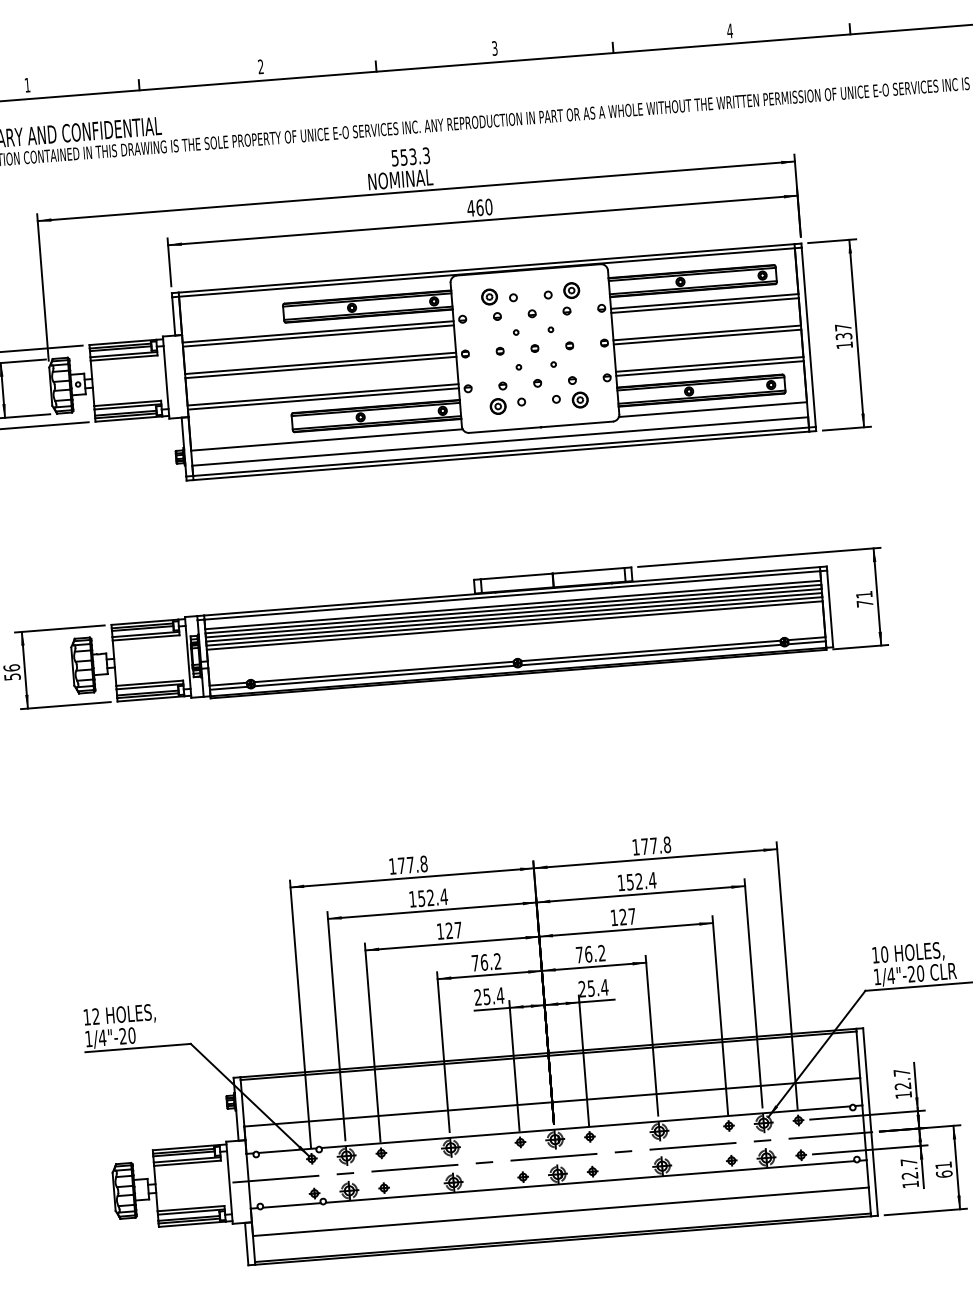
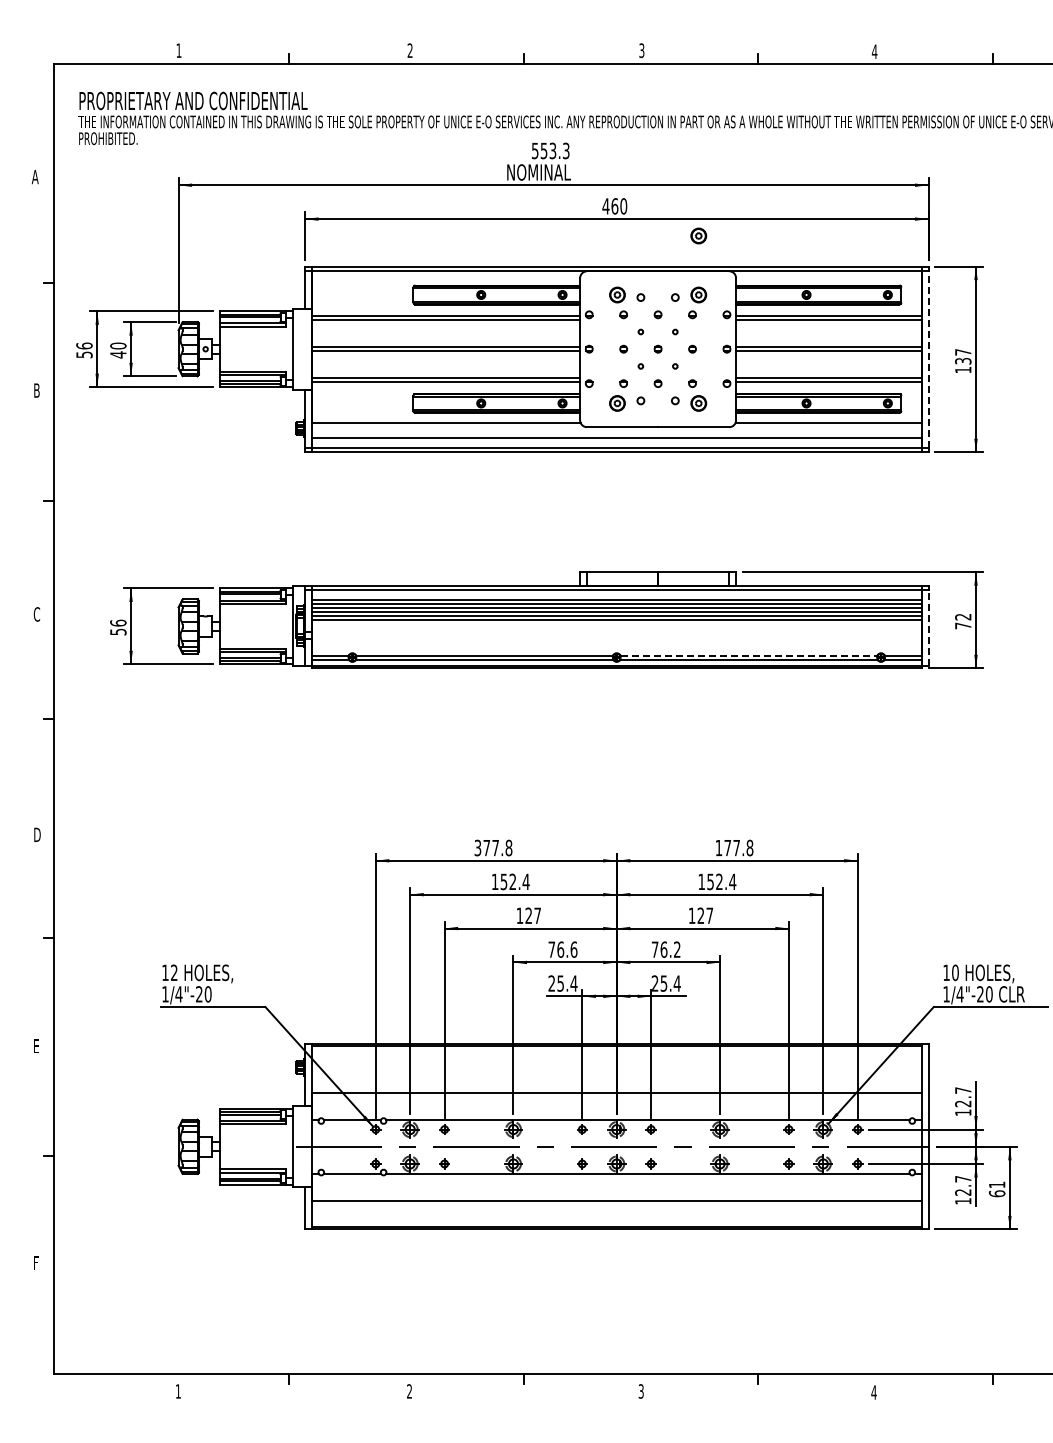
part: (566, 230) -> (698, 235), added
line: (808, 337) -> (928, 359), solid -> dashed
text: (864, 595) -> (963, 617), 71 -> 72
line: (830, 609) -> (928, 628), solid -> dashed
line: (651, 650) -> (749, 655), solid -> dashed
text: (392, 865) -> (477, 847), 177.8 -> 377.8
text: (497, 961) -> (573, 949), 76.2 -> 76.6

